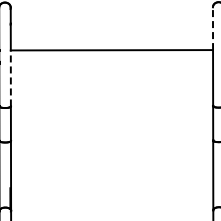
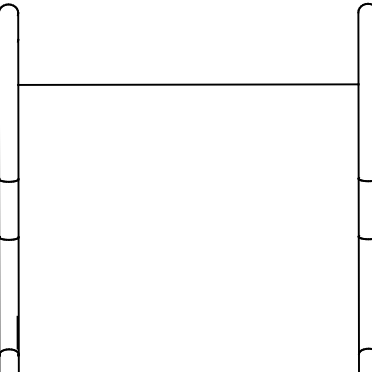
line: (213, 28) -> (359, 48), dashed -> solid
line: (10, 77) -> (17, 130), dashed -> solid

